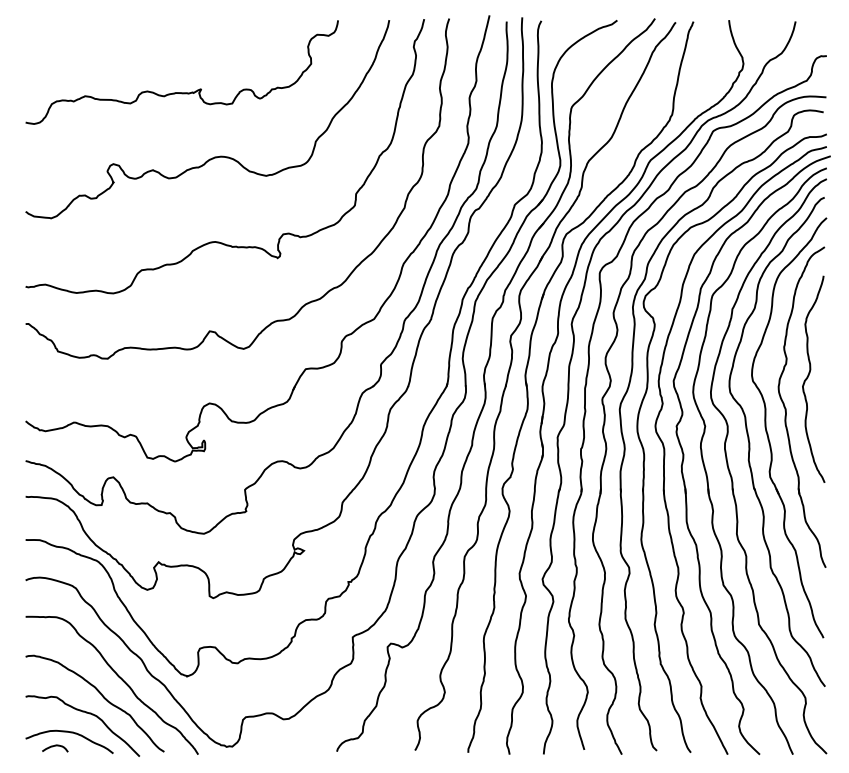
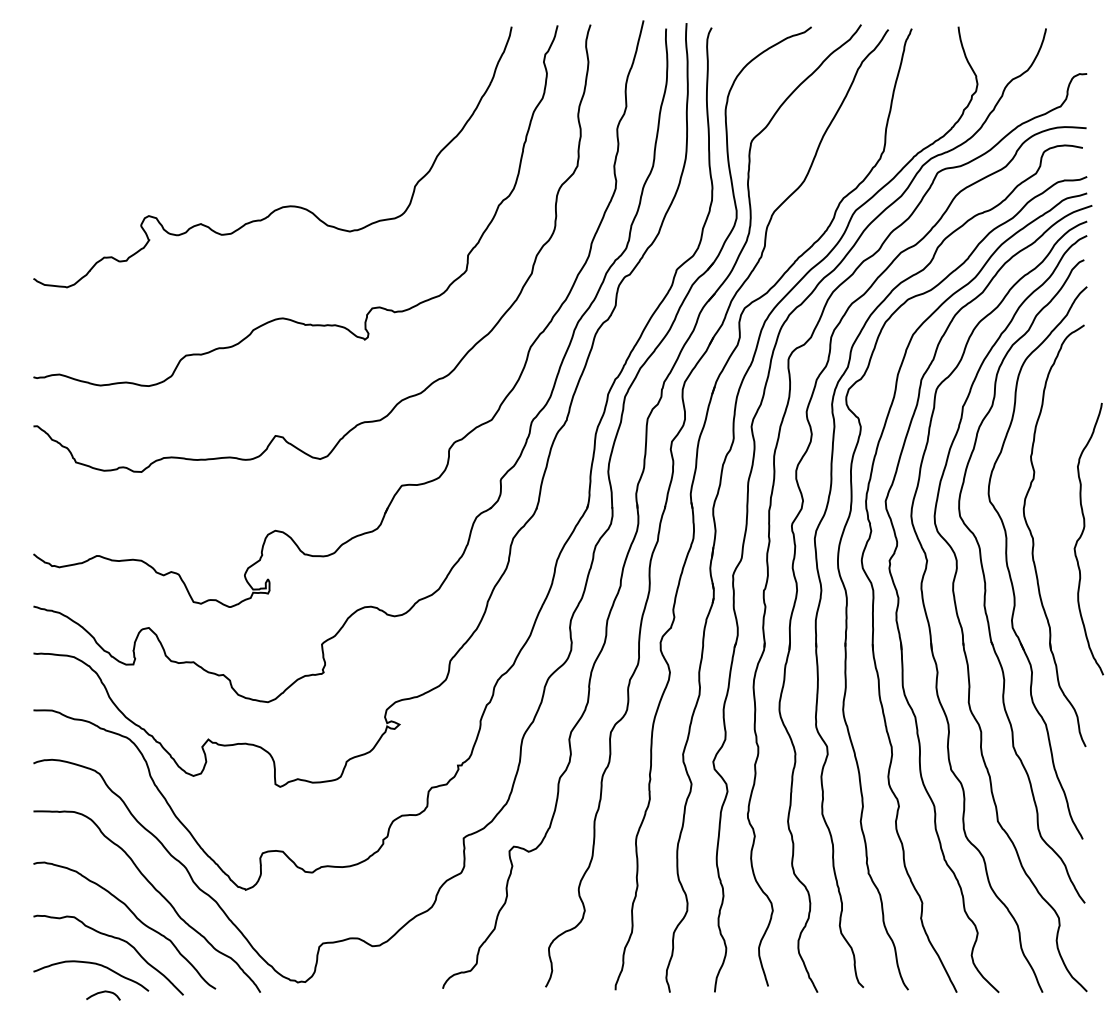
curve: (181, 92) -> (238, 121), removed
curve: (808, 376) -> (1082, 535), moved
curve: (53, 746) -> (101, 993), moved

